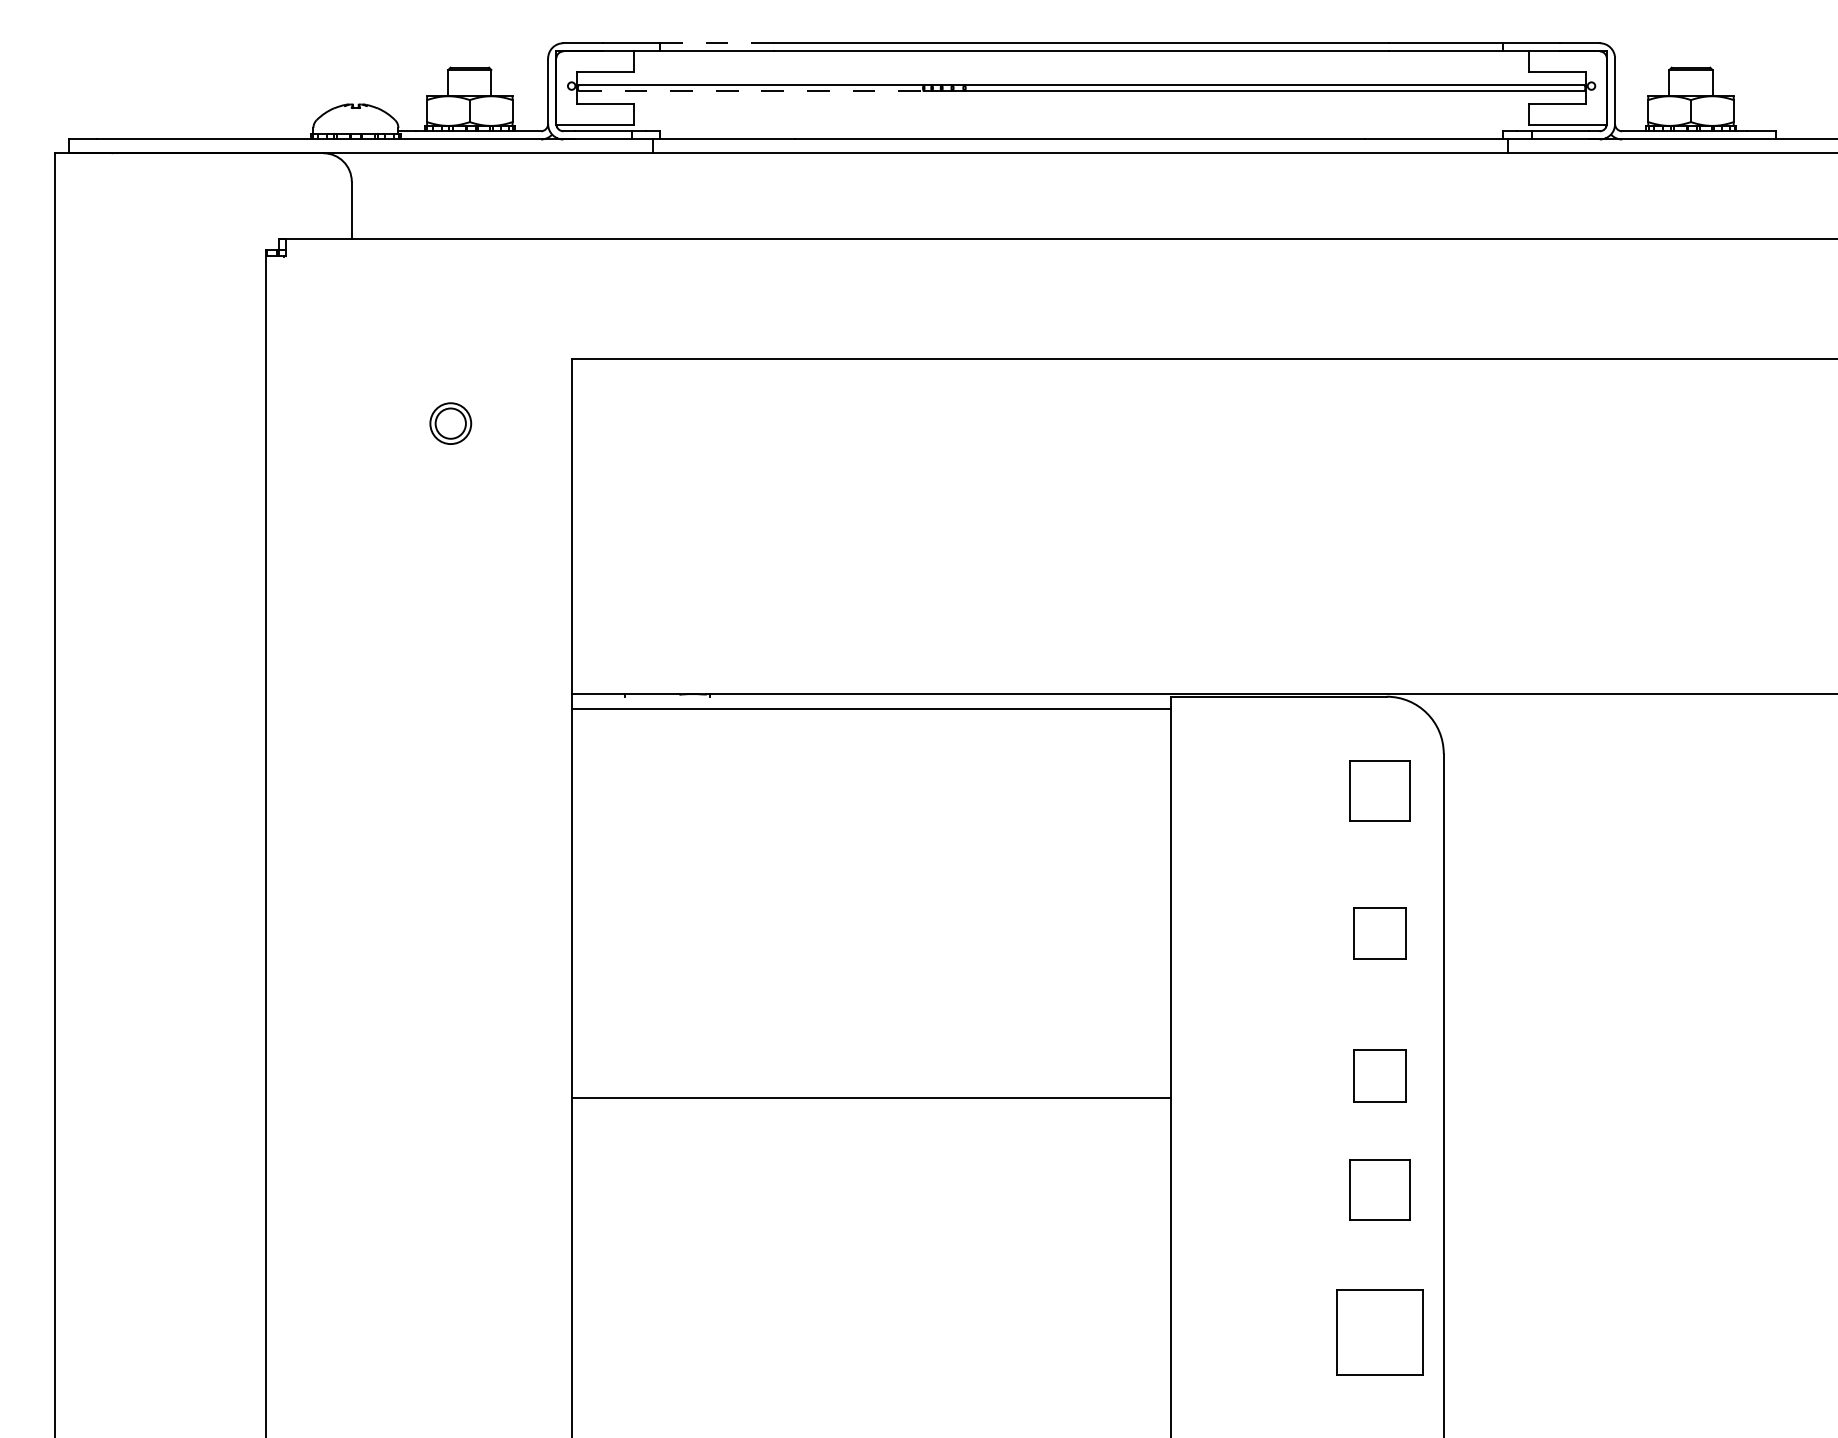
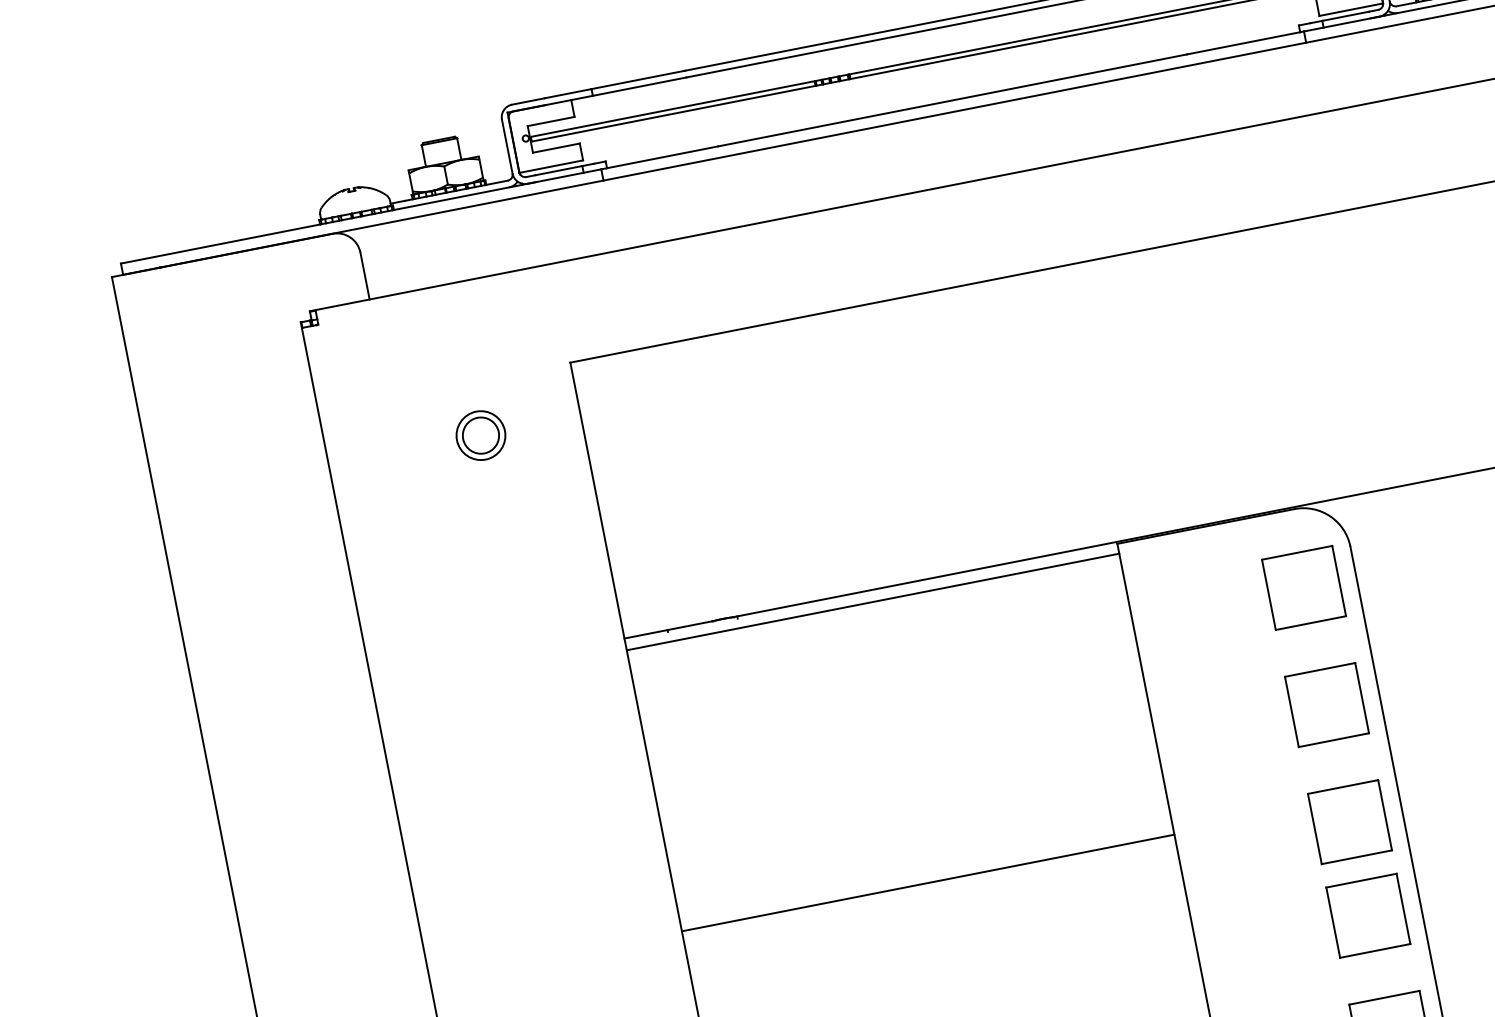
line: (717, 43) -> (638, 80), dashed -> solid
line: (751, 91) -> (674, 114), dashed -> solid
part: (450, 423) -> (480, 435), size x1.43
part: (1379, 791) -> (1303, 588), size x1.43
part: (1379, 933) -> (1326, 704), size x1.67
part: (1379, 1075) -> (1349, 821), size x1.67
line: (871, 1098) -> (927, 883), moved
part: (1379, 1189) -> (1367, 915), size x1.43

